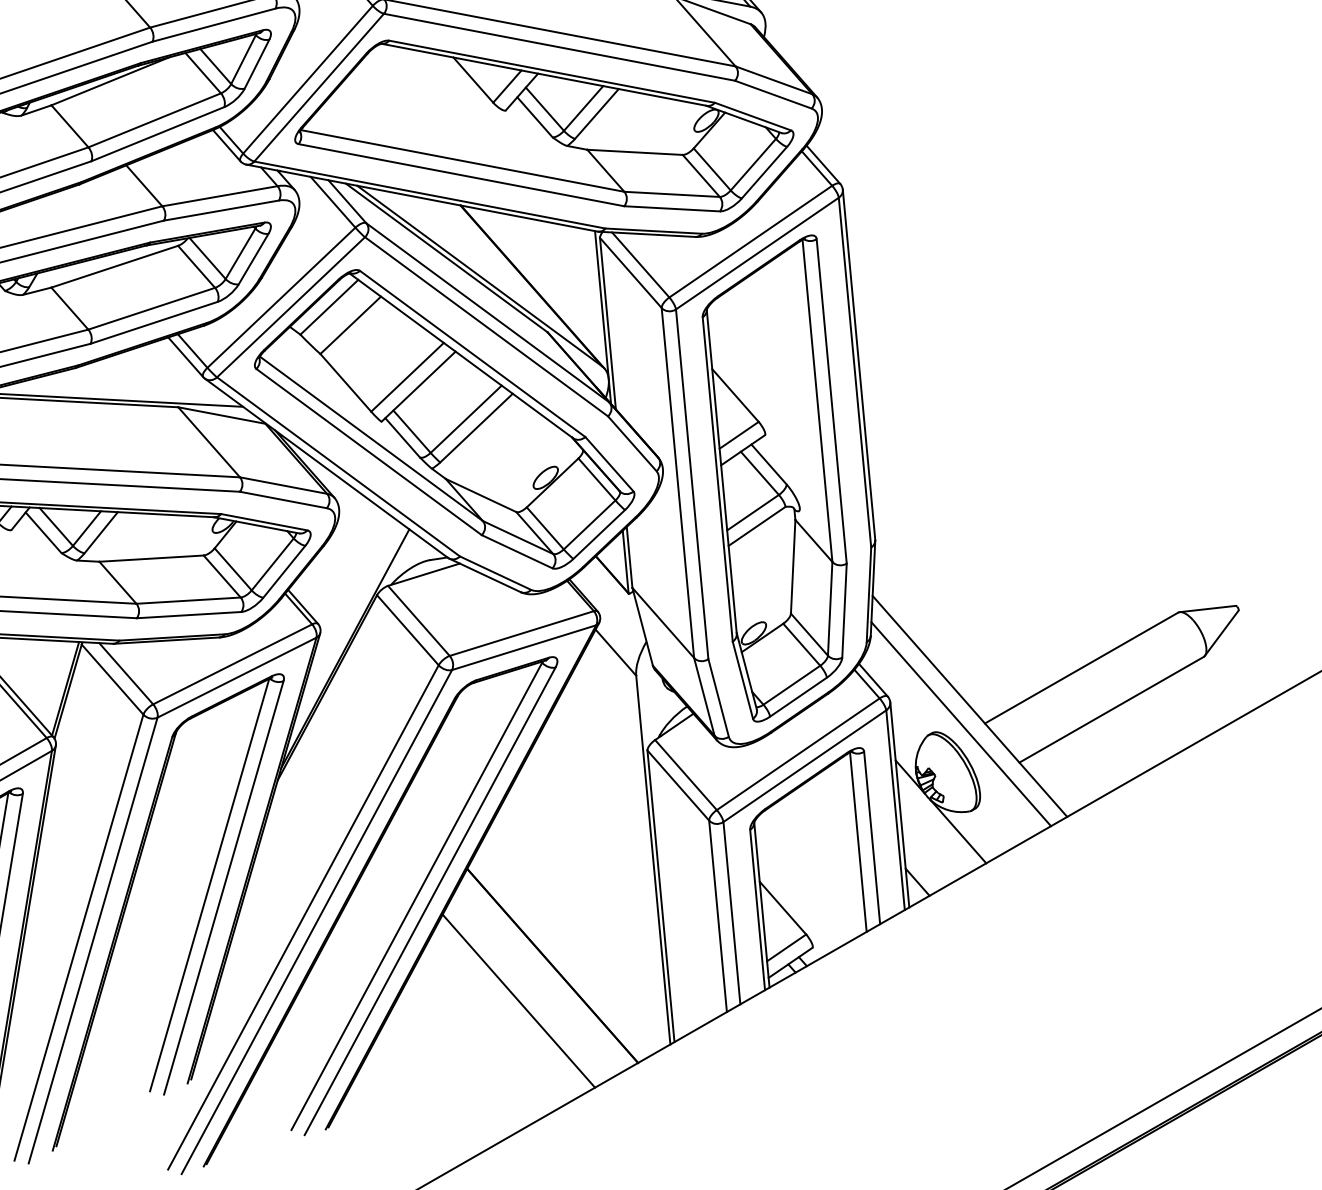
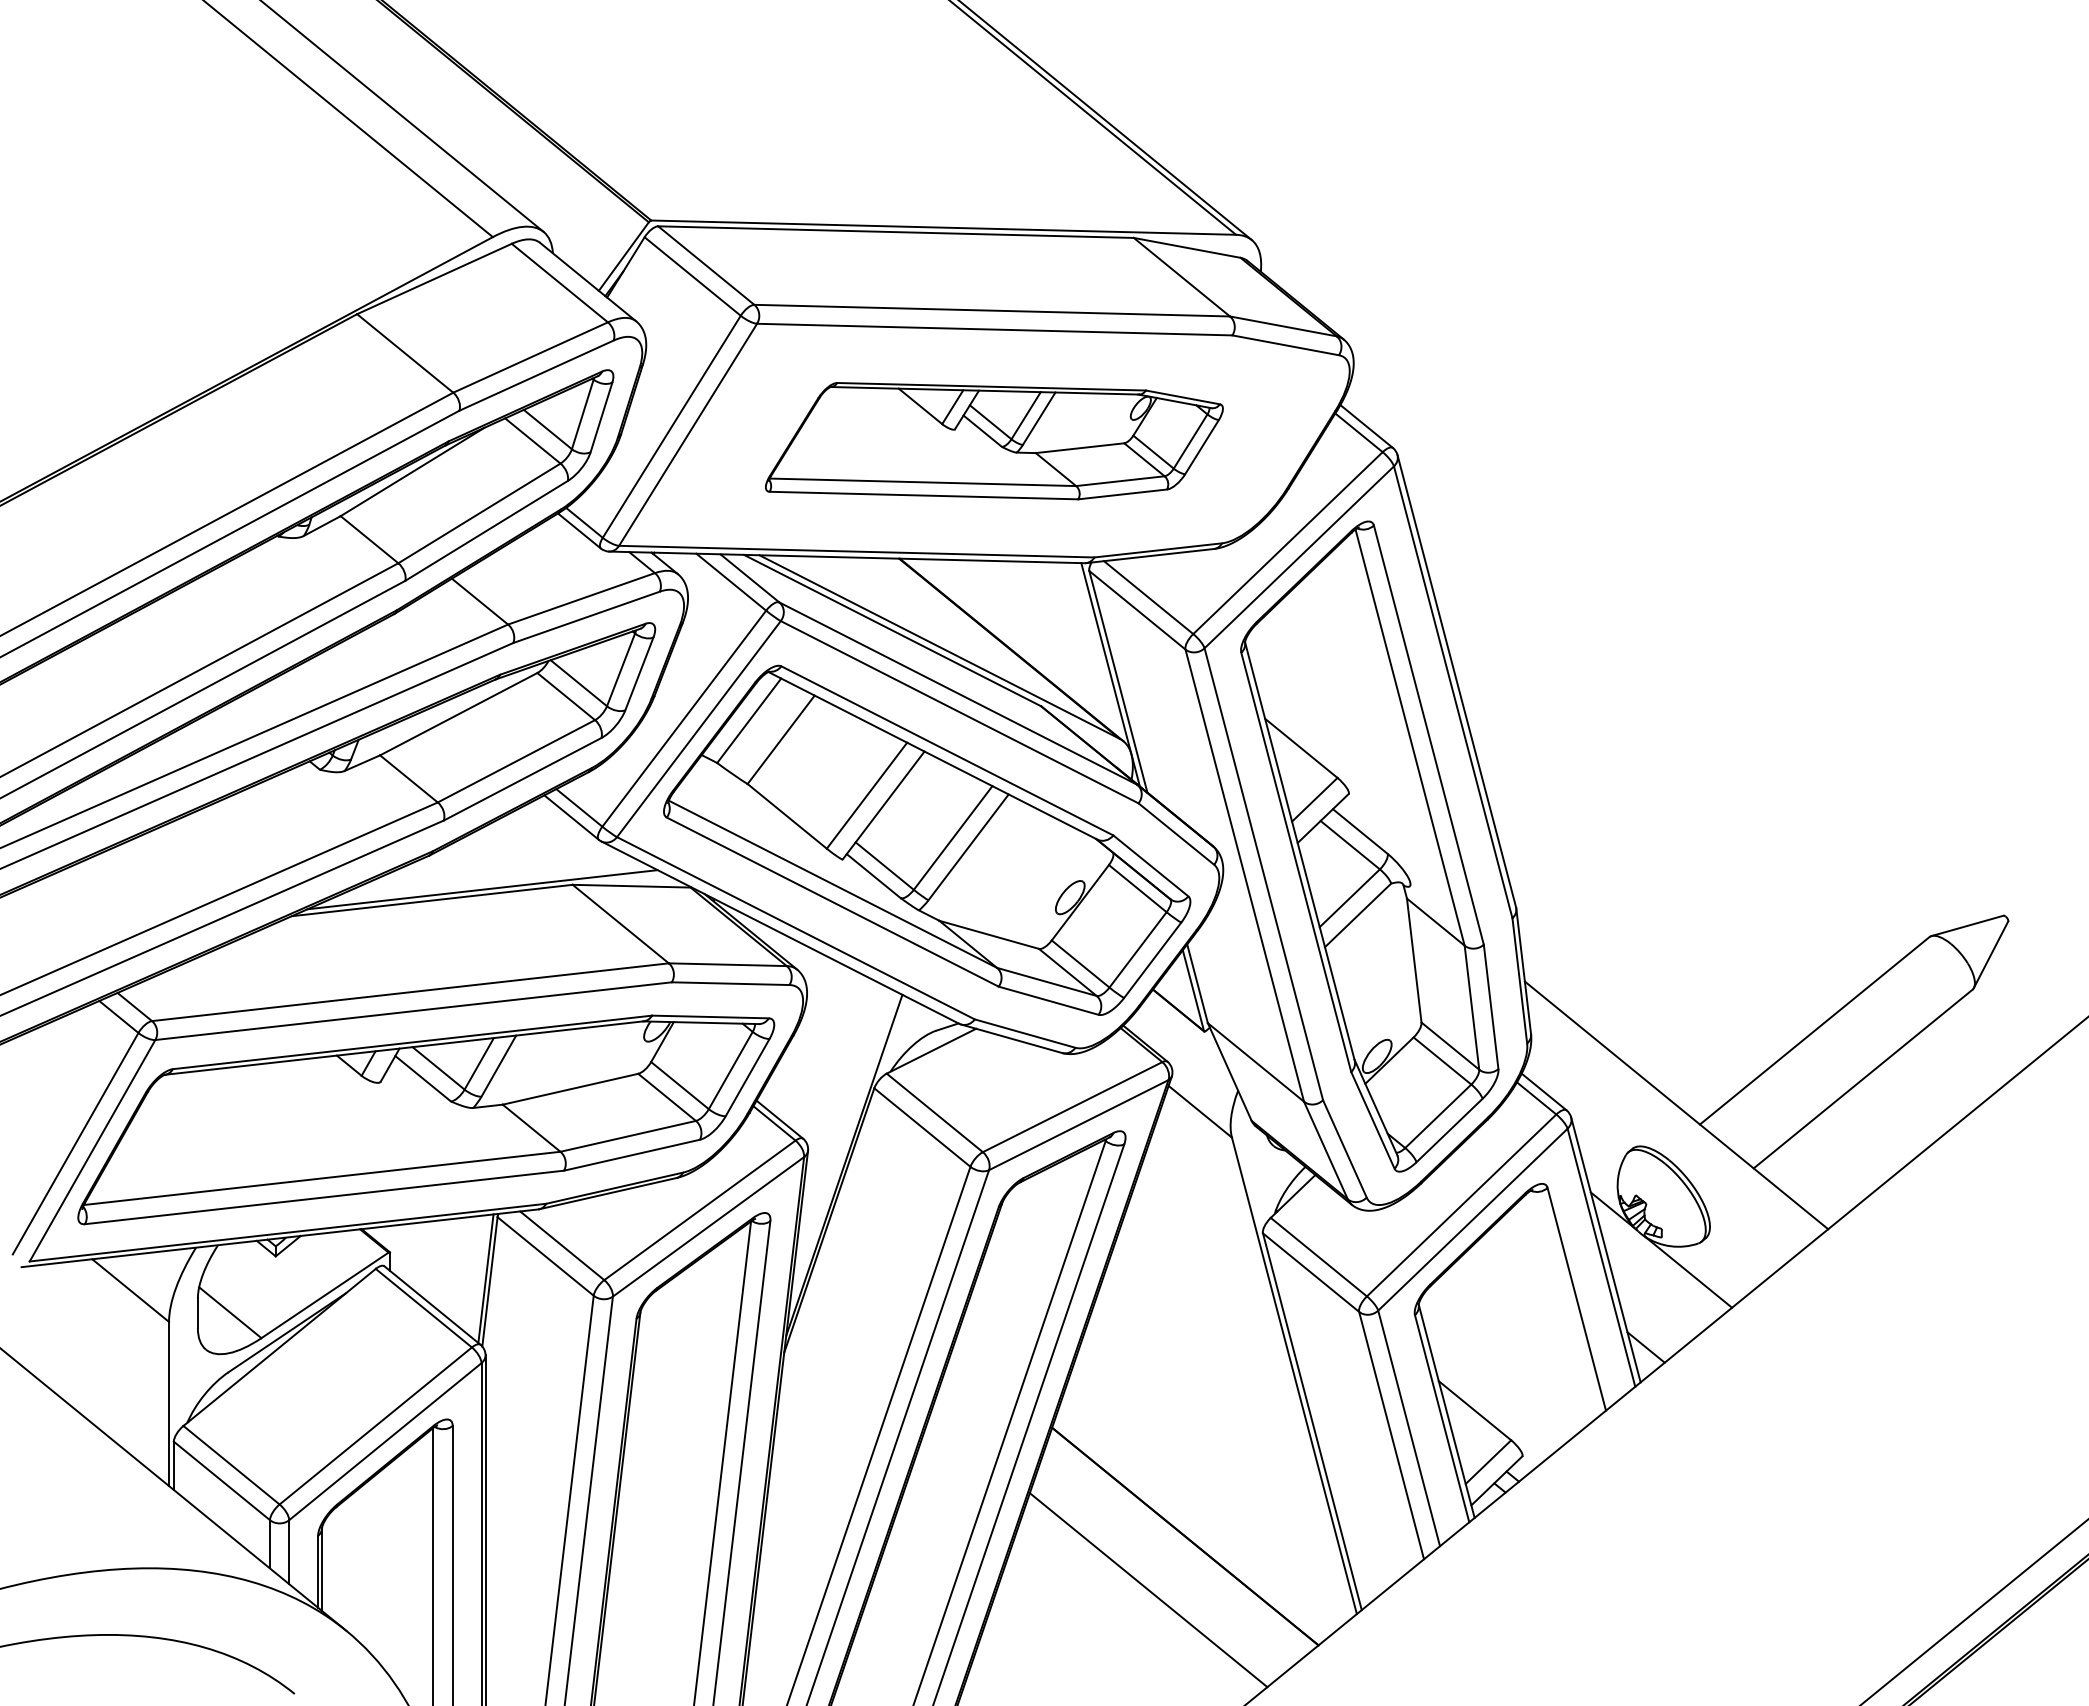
part: (545, 130) -> (994, 441), size x0.7
line: (960, 724) -> (1668, 1130), removed
line: (858, 841) -> (1559, 1307), removed

